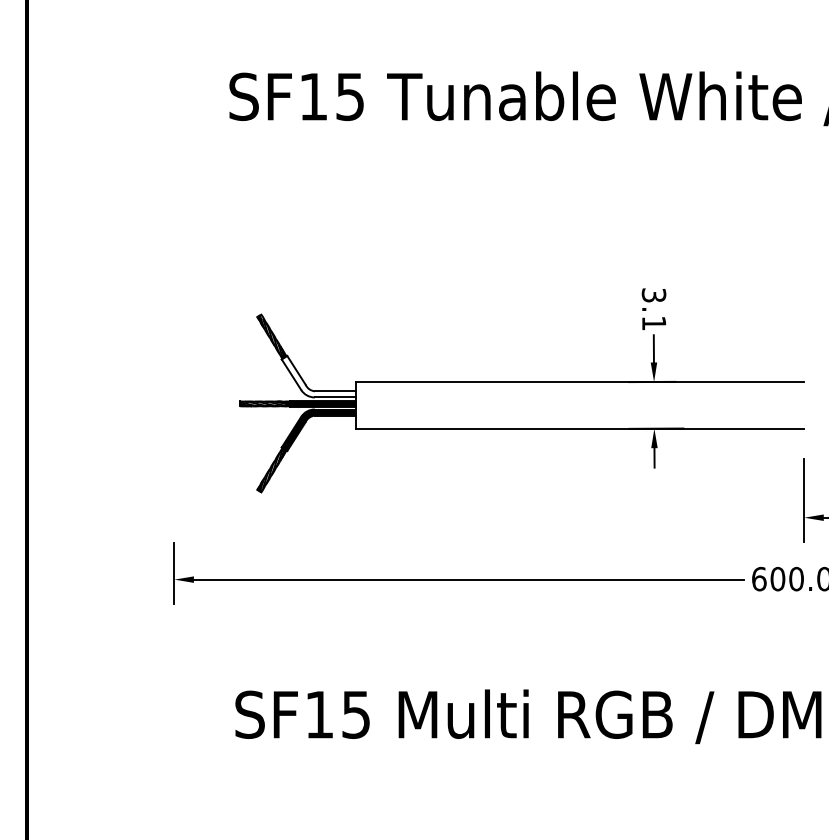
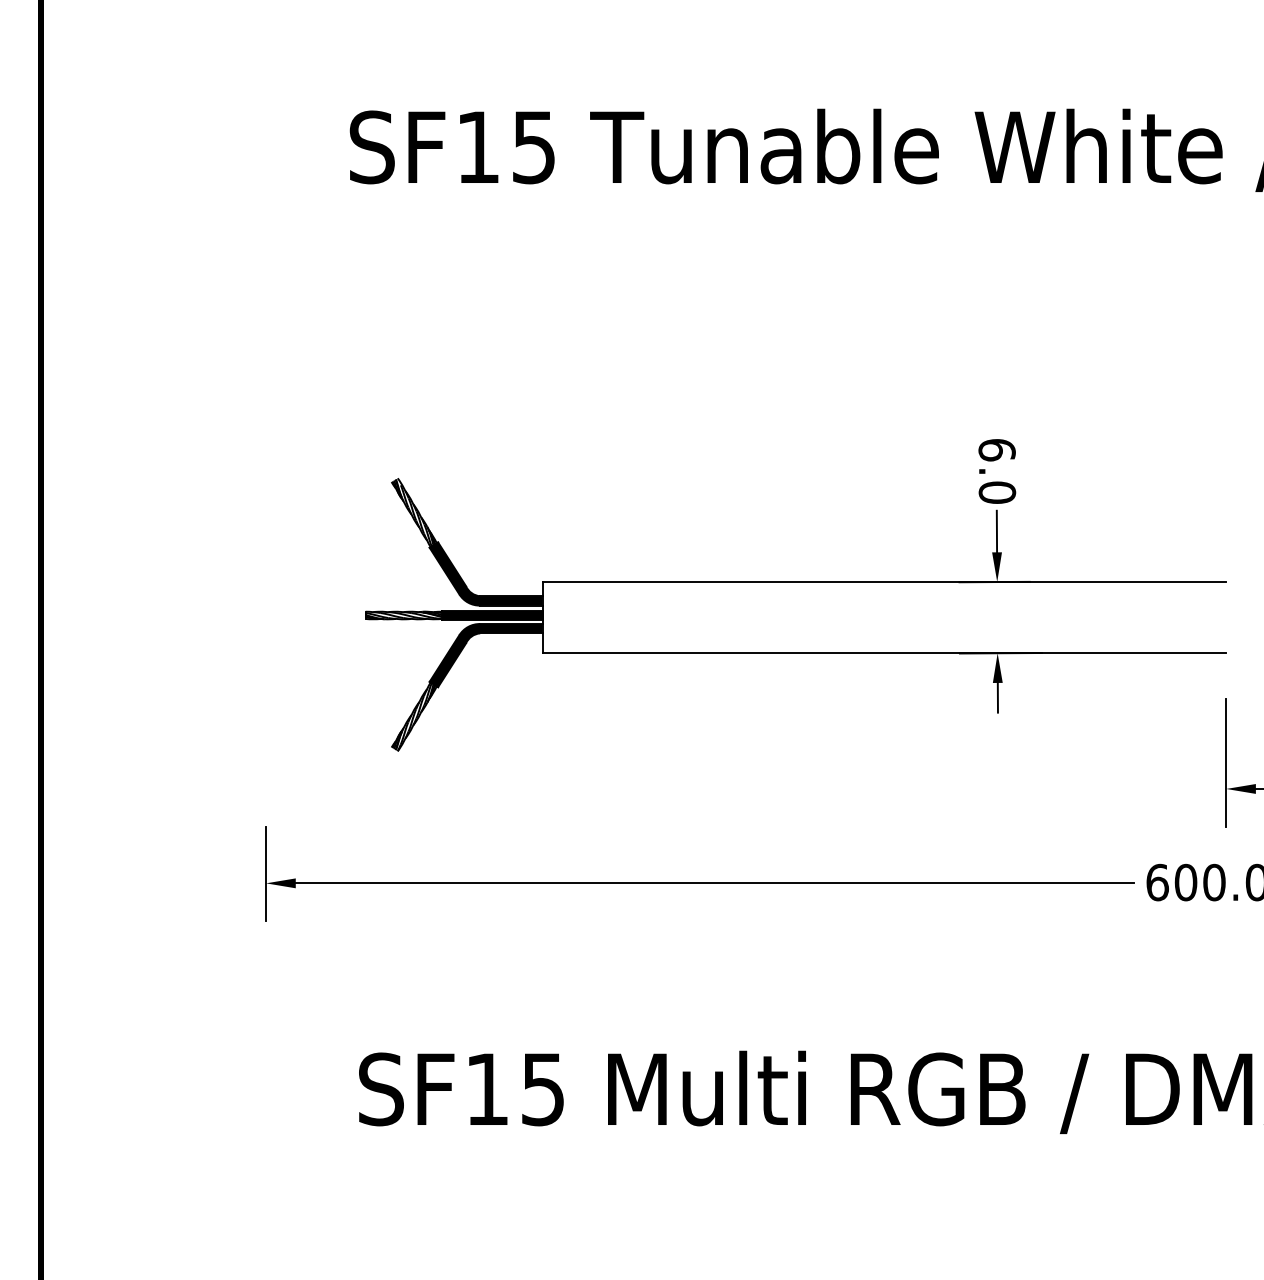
text: (653, 309) -> (996, 471), 3.1 -> 6.0
fill: (318, 372) -> (485, 567), added

